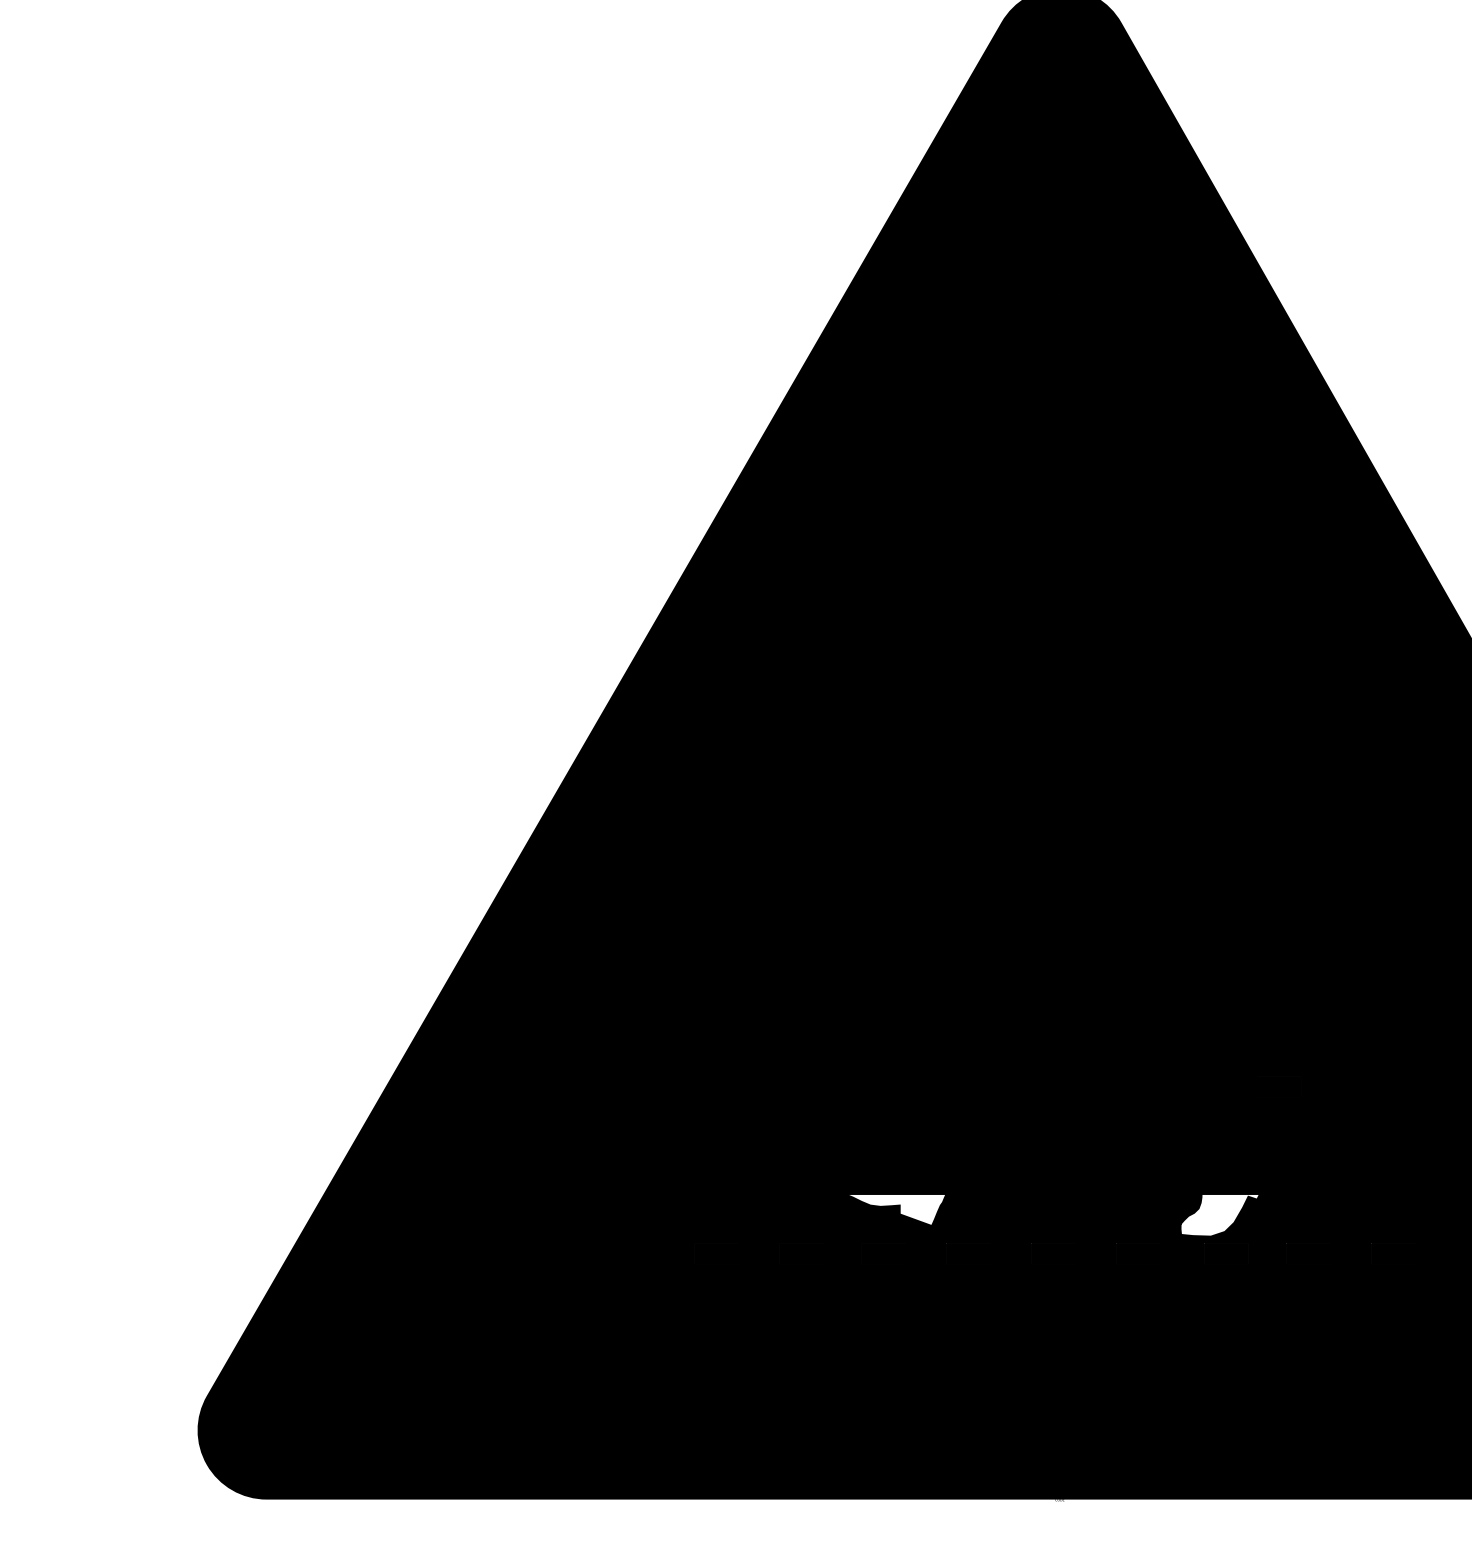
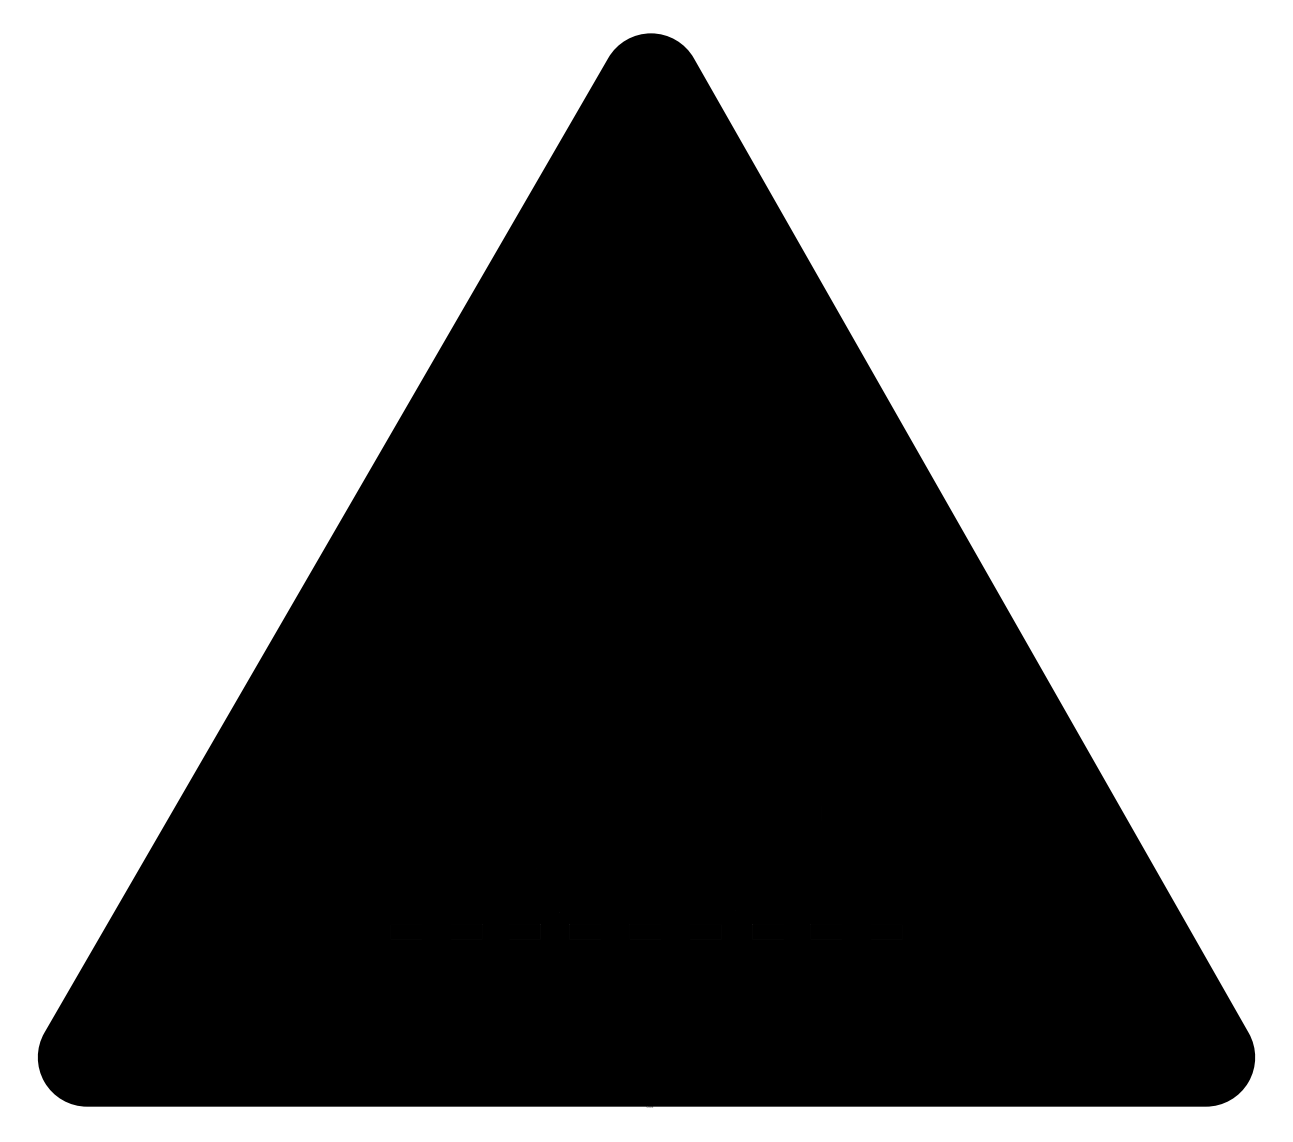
fill: (894, 1209) -> (532, 900), added
fill: (1219, 1215) -> (763, 904), added

